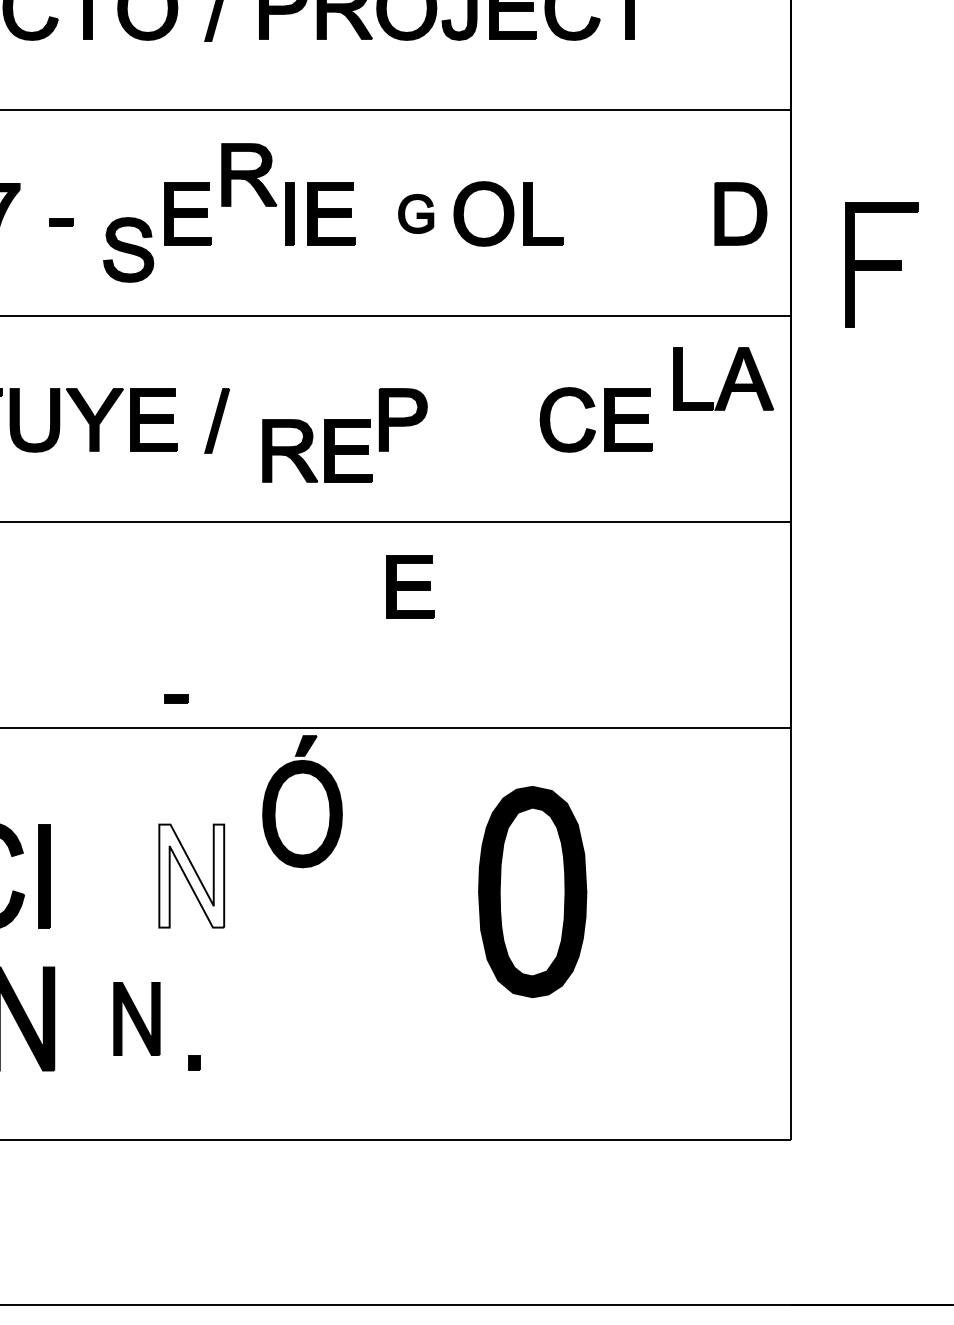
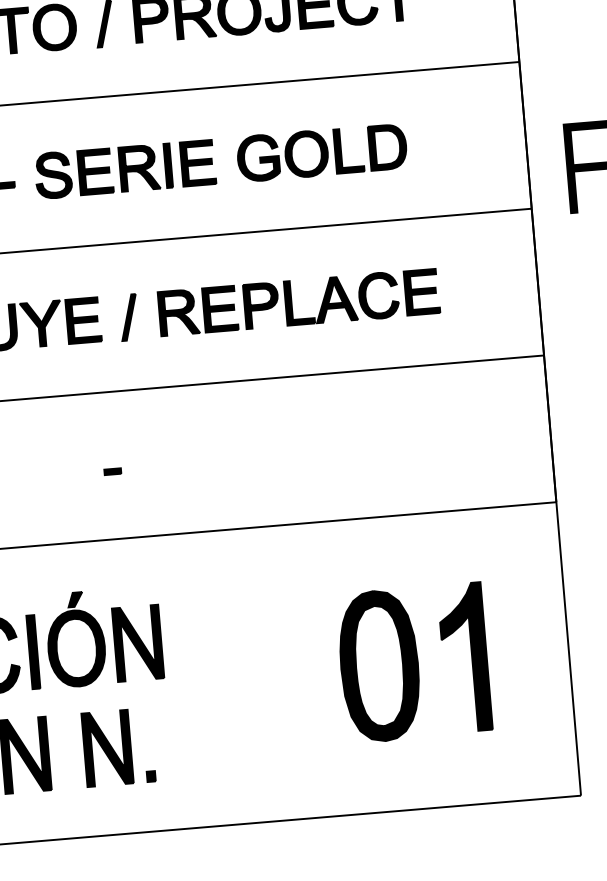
part: (249, 174) -> (139, 167), moved
part: (415, 213) -> (257, 157), size x1.67
part: (740, 213) -> (387, 146), moved
part: (128, 249) -> (53, 175), moved
part: (723, 378) -> (320, 300), moved
part: (324, 450) -> (203, 310), moved
part: (410, 586) -> (276, 423), removed
part: (176, 698) -> (112, 471), moved
part: (302, 801) -> (75, 639), moved
fill: (191, 875) -> (137, 642), added
part: (532, 892) -> (379, 666), moved
part: (654, 933) -> (471, 656), added
part: (136, 1018) -> (107, 748), size x1.43

